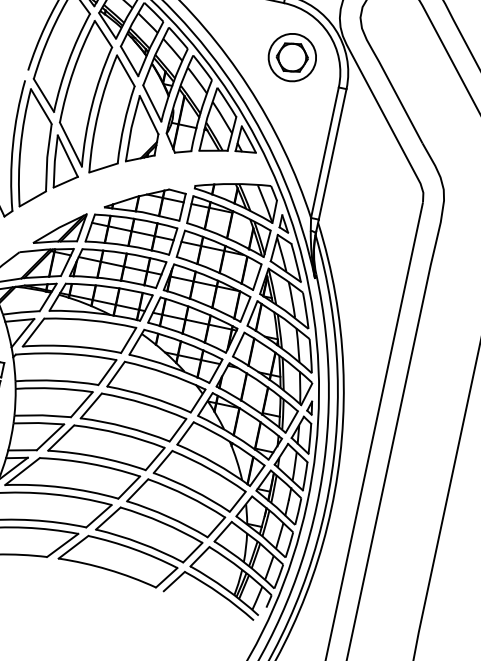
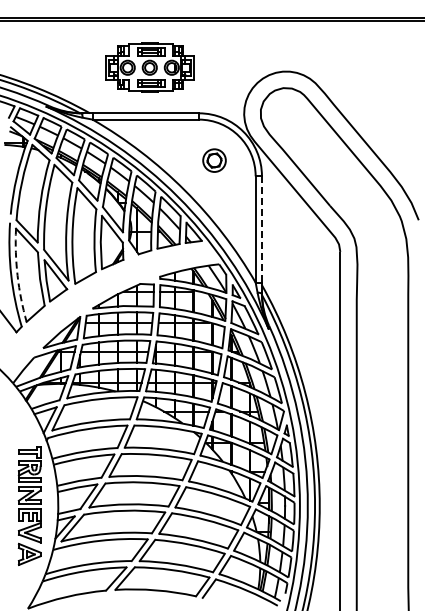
part: (292, 57) -> (214, 160), size x0.6
arc: (20, 147) -> (17, 275), solid -> dashed
line: (332, 154) -> (261, 229), solid -> dashed

